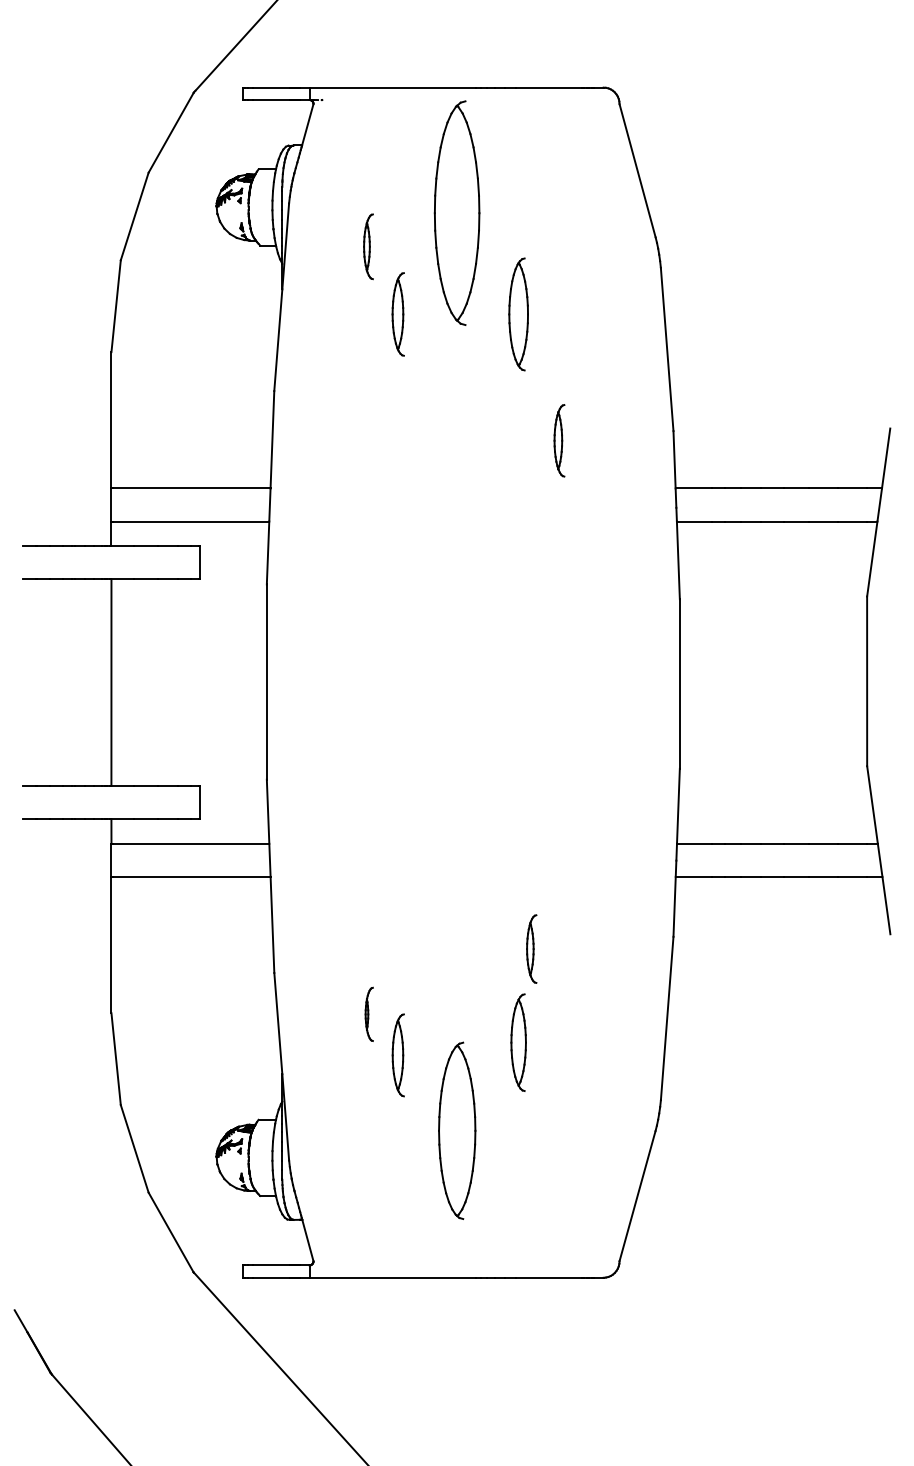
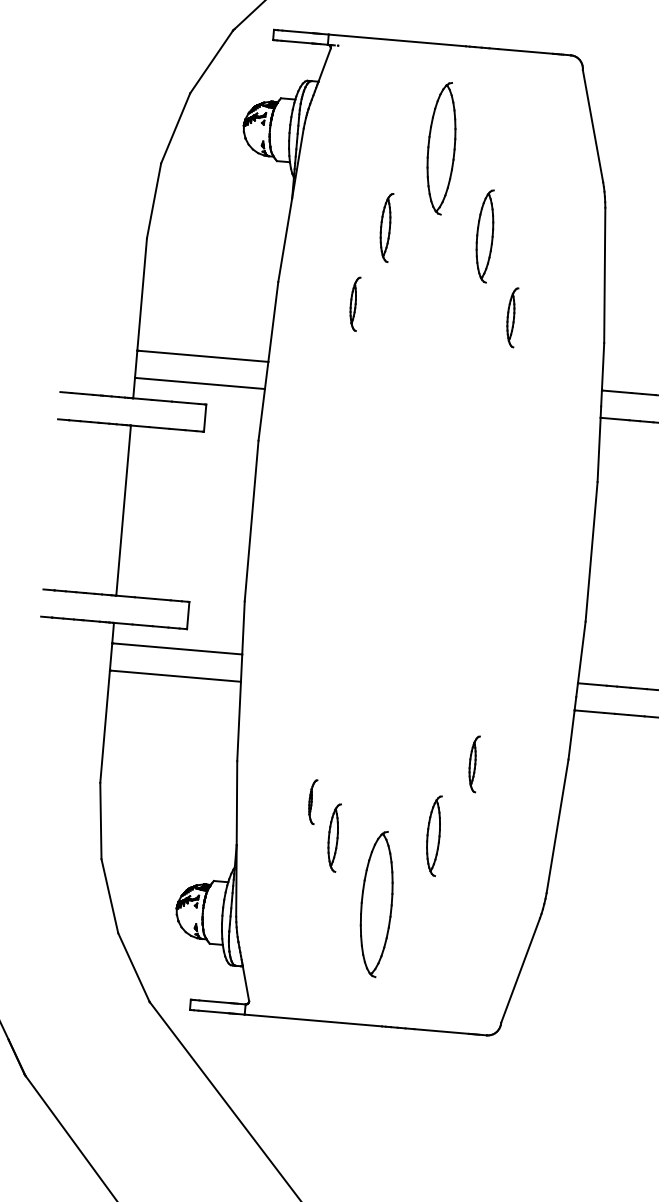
part: (457, 212) -> (441, 147), size x0.71
part: (368, 246) -> (354, 303), moved
part: (559, 440) -> (511, 317), moved
part: (531, 948) -> (473, 763), moved

